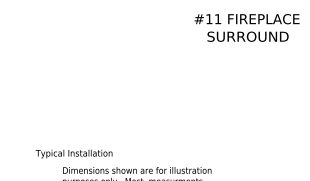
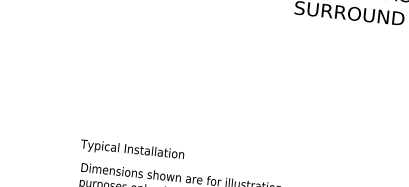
text: (73, 153) -> (131, 149), moved

